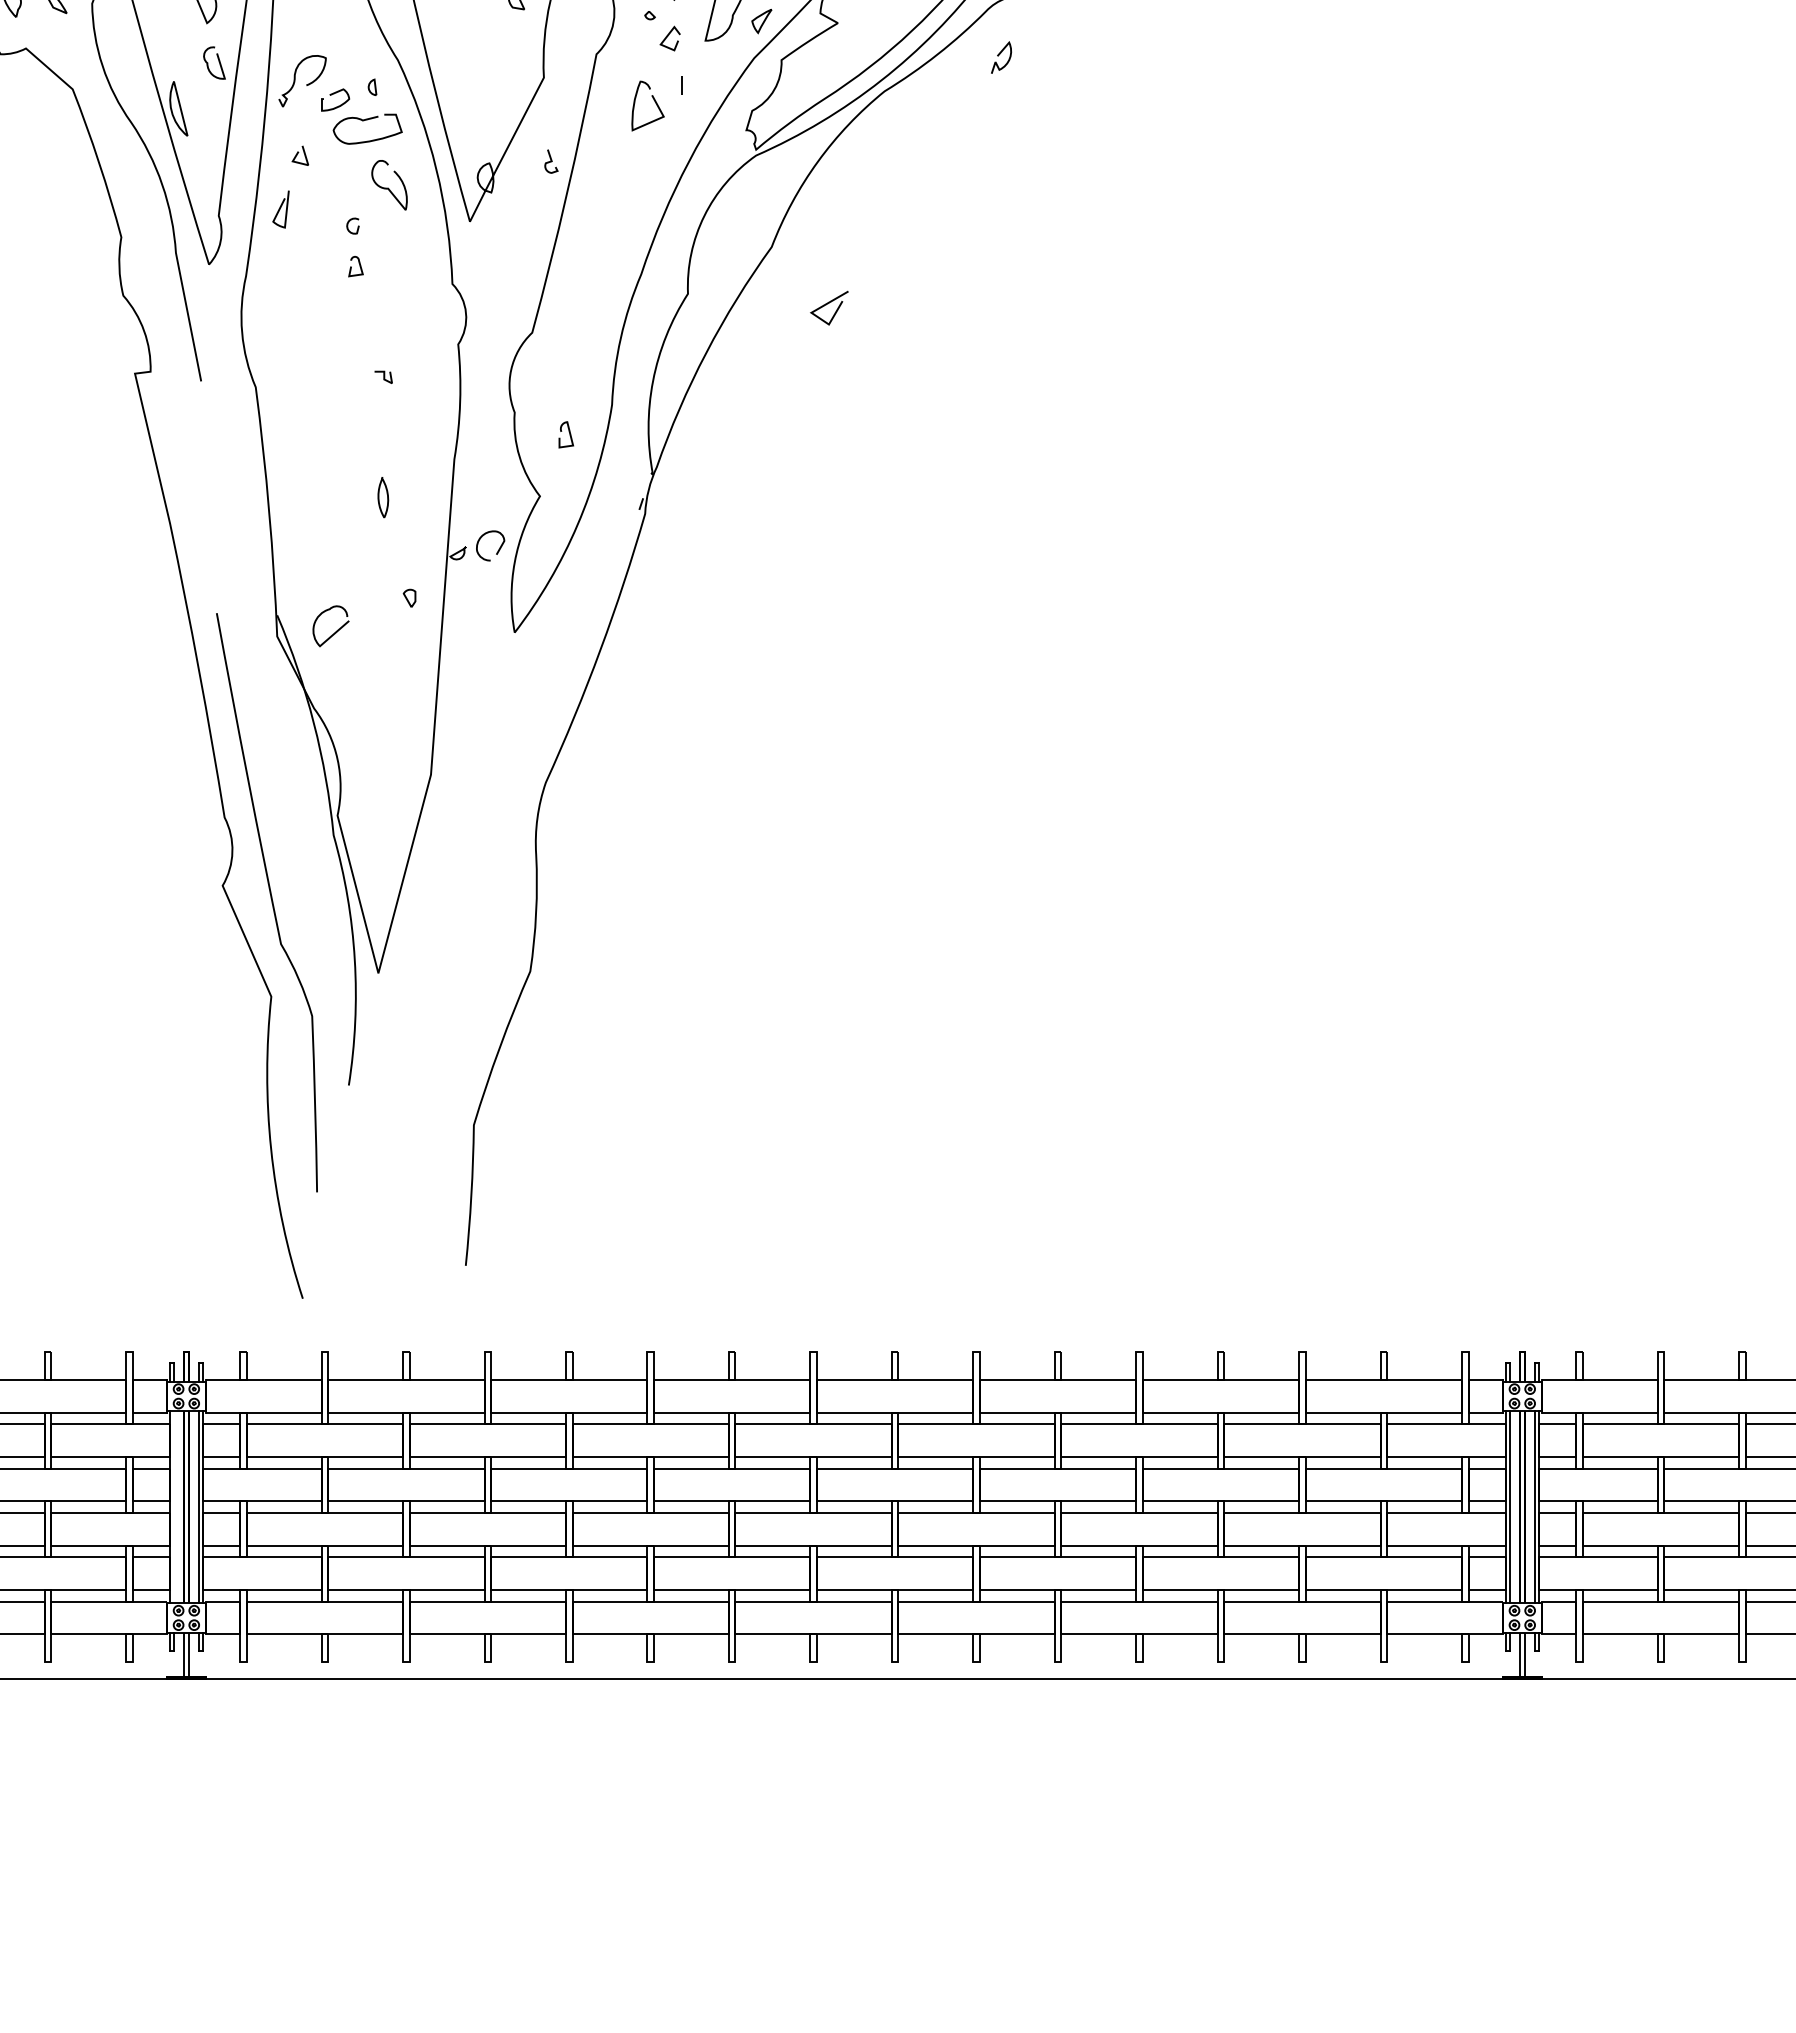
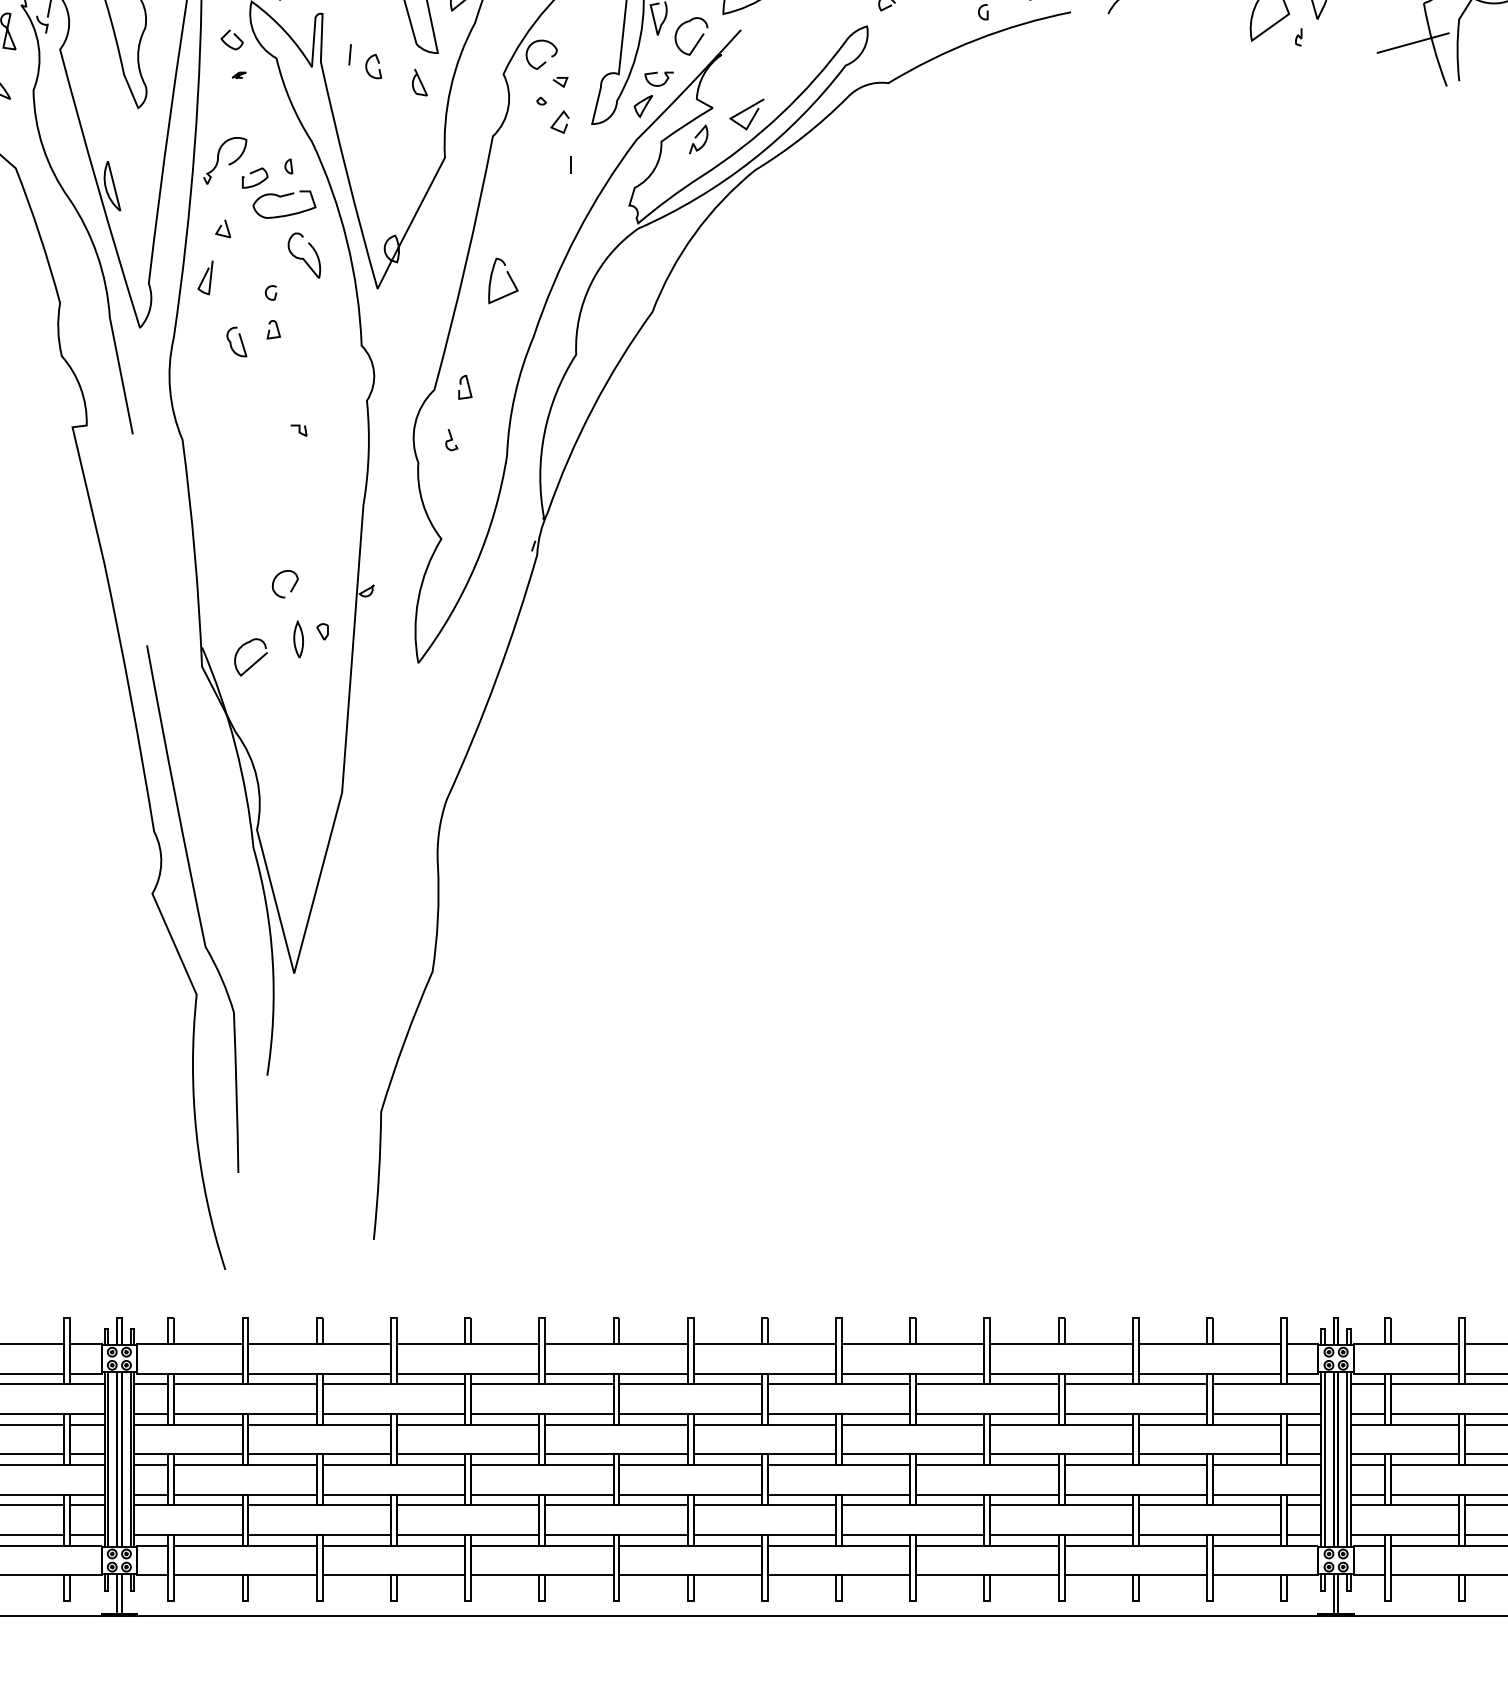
curve: (999, 55) -> (696, 137), moved
curve: (218, 62) -> (240, 341), moved
curve: (653, 100) -> (508, 275), moved
curve: (551, 161) -> (451, 439), moved
line: (827, 304) -> (745, 111), moved
curve: (569, 434) -> (468, 387), moved
curve: (379, 497) -> (295, 639), moved
curve: (497, 550) -> (291, 588), moved
line: (174, 1507) -> (108, 1459), added

